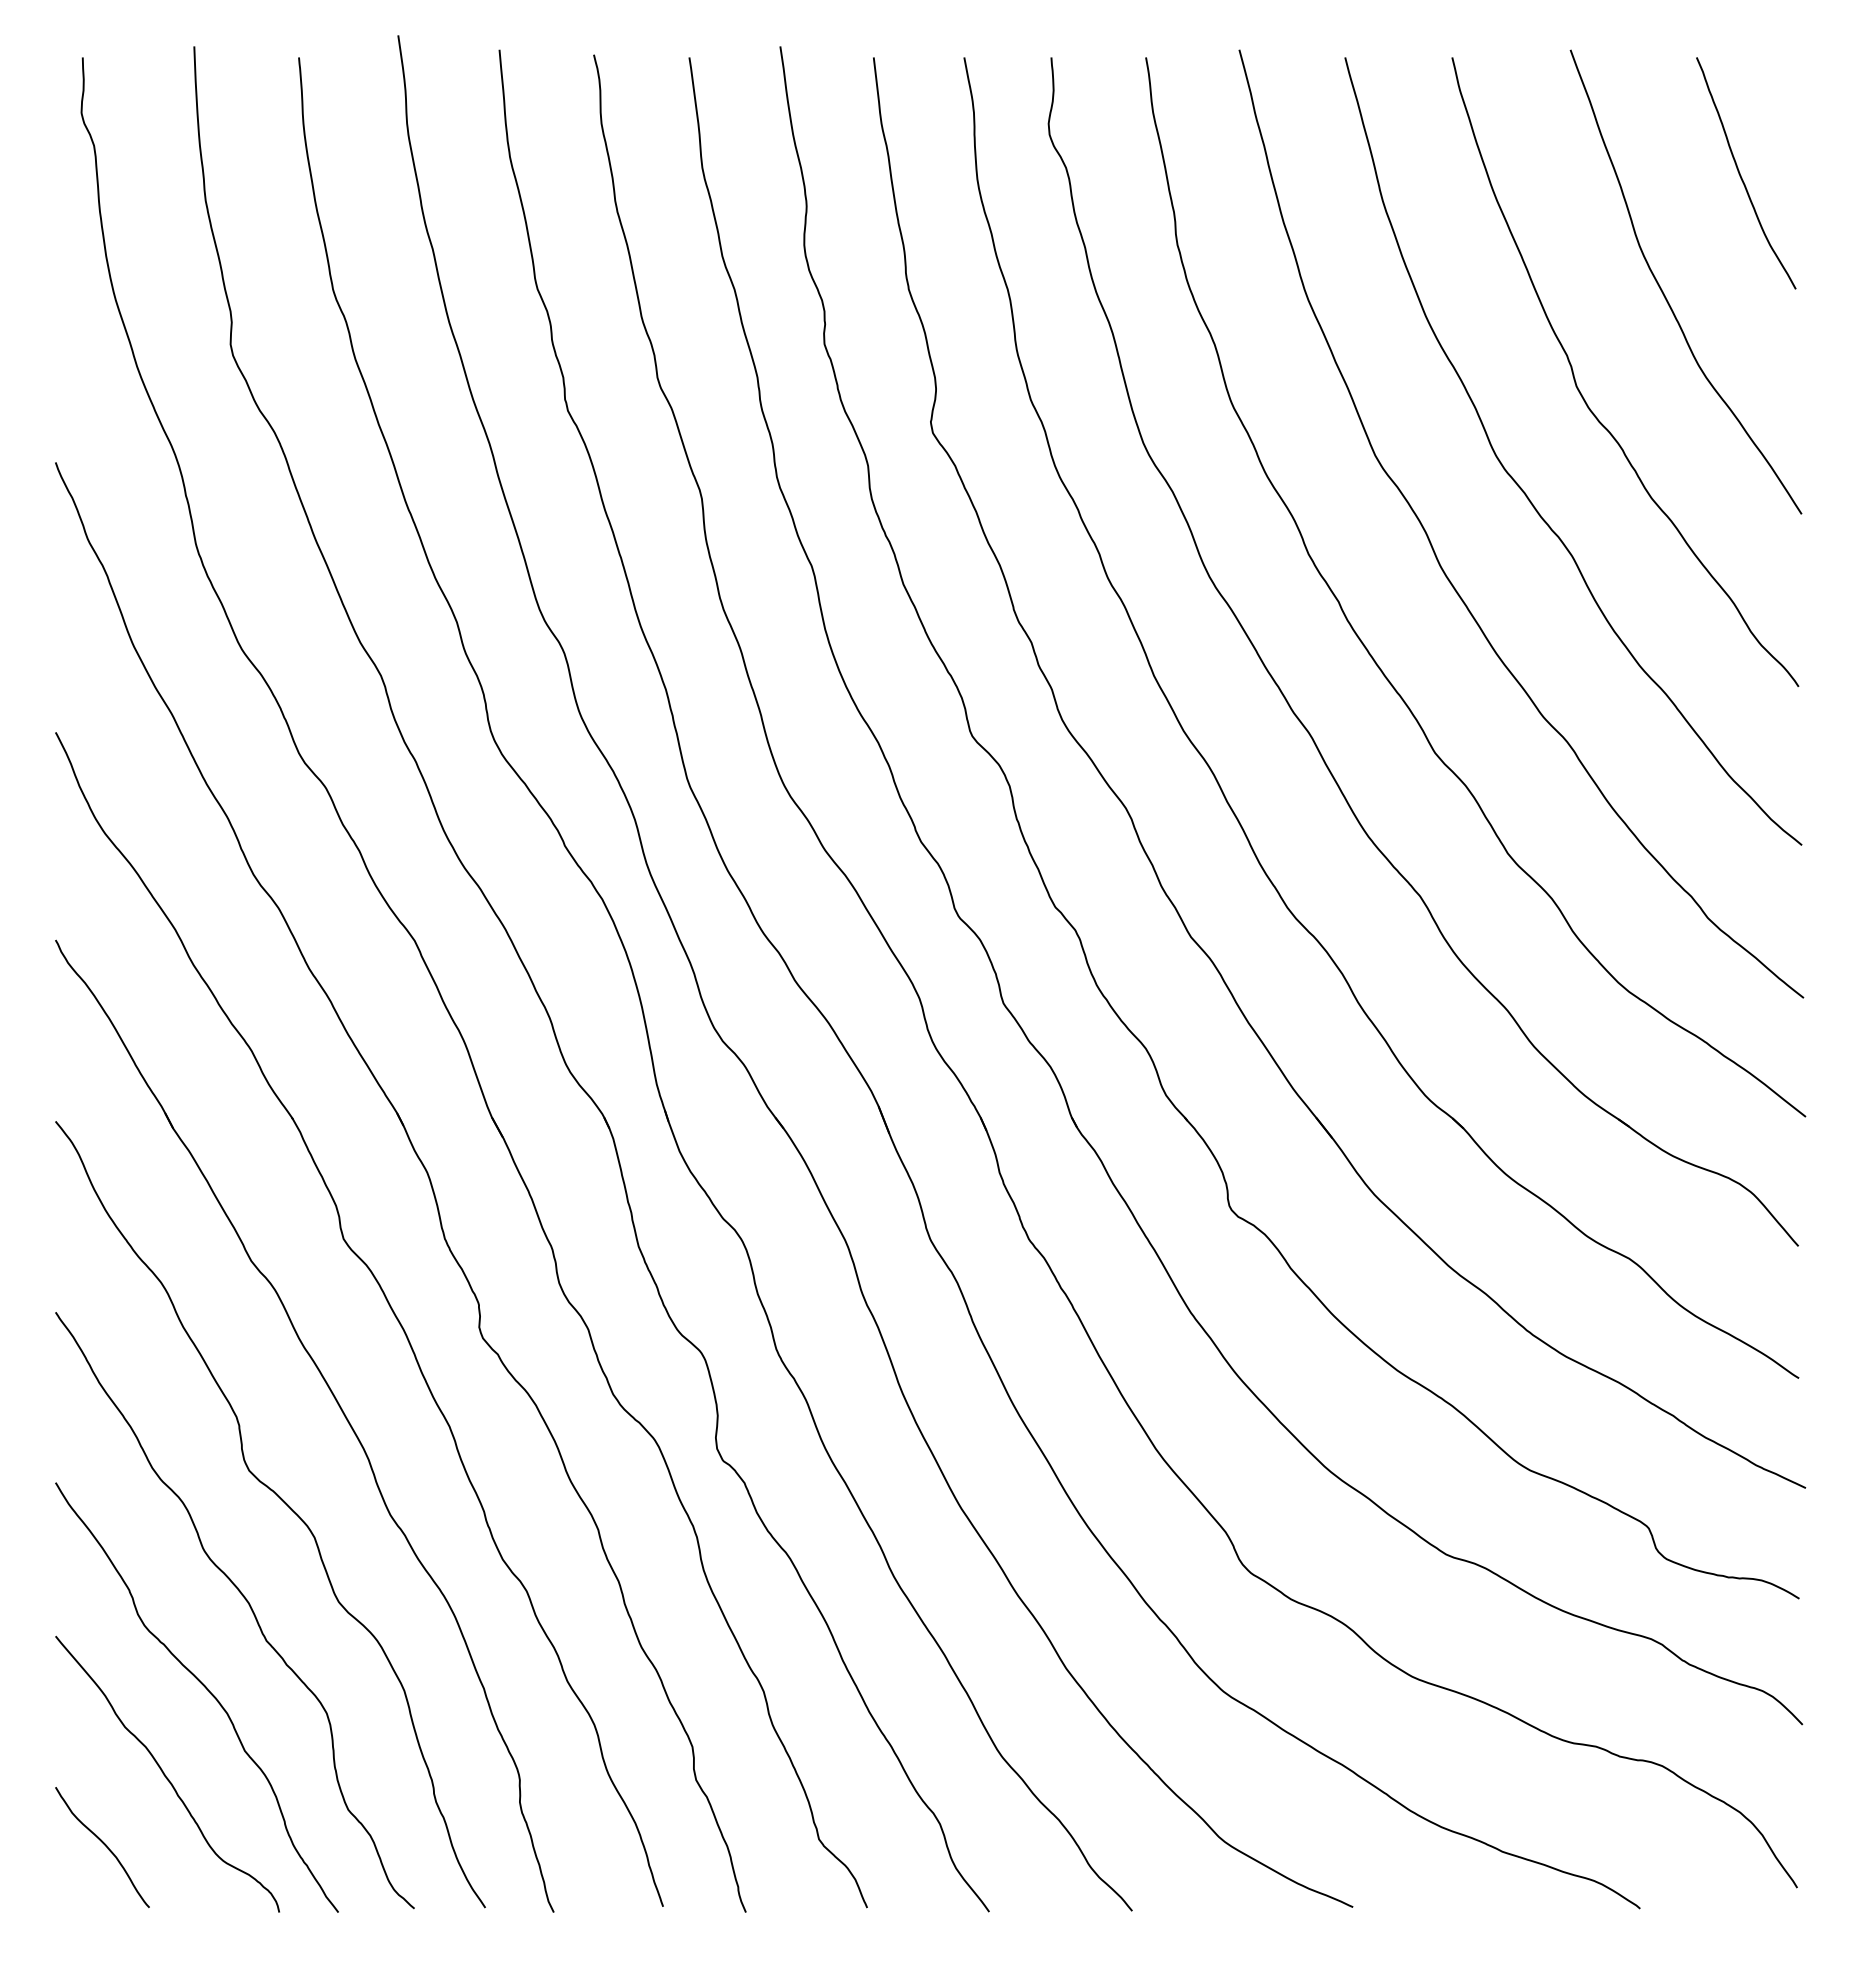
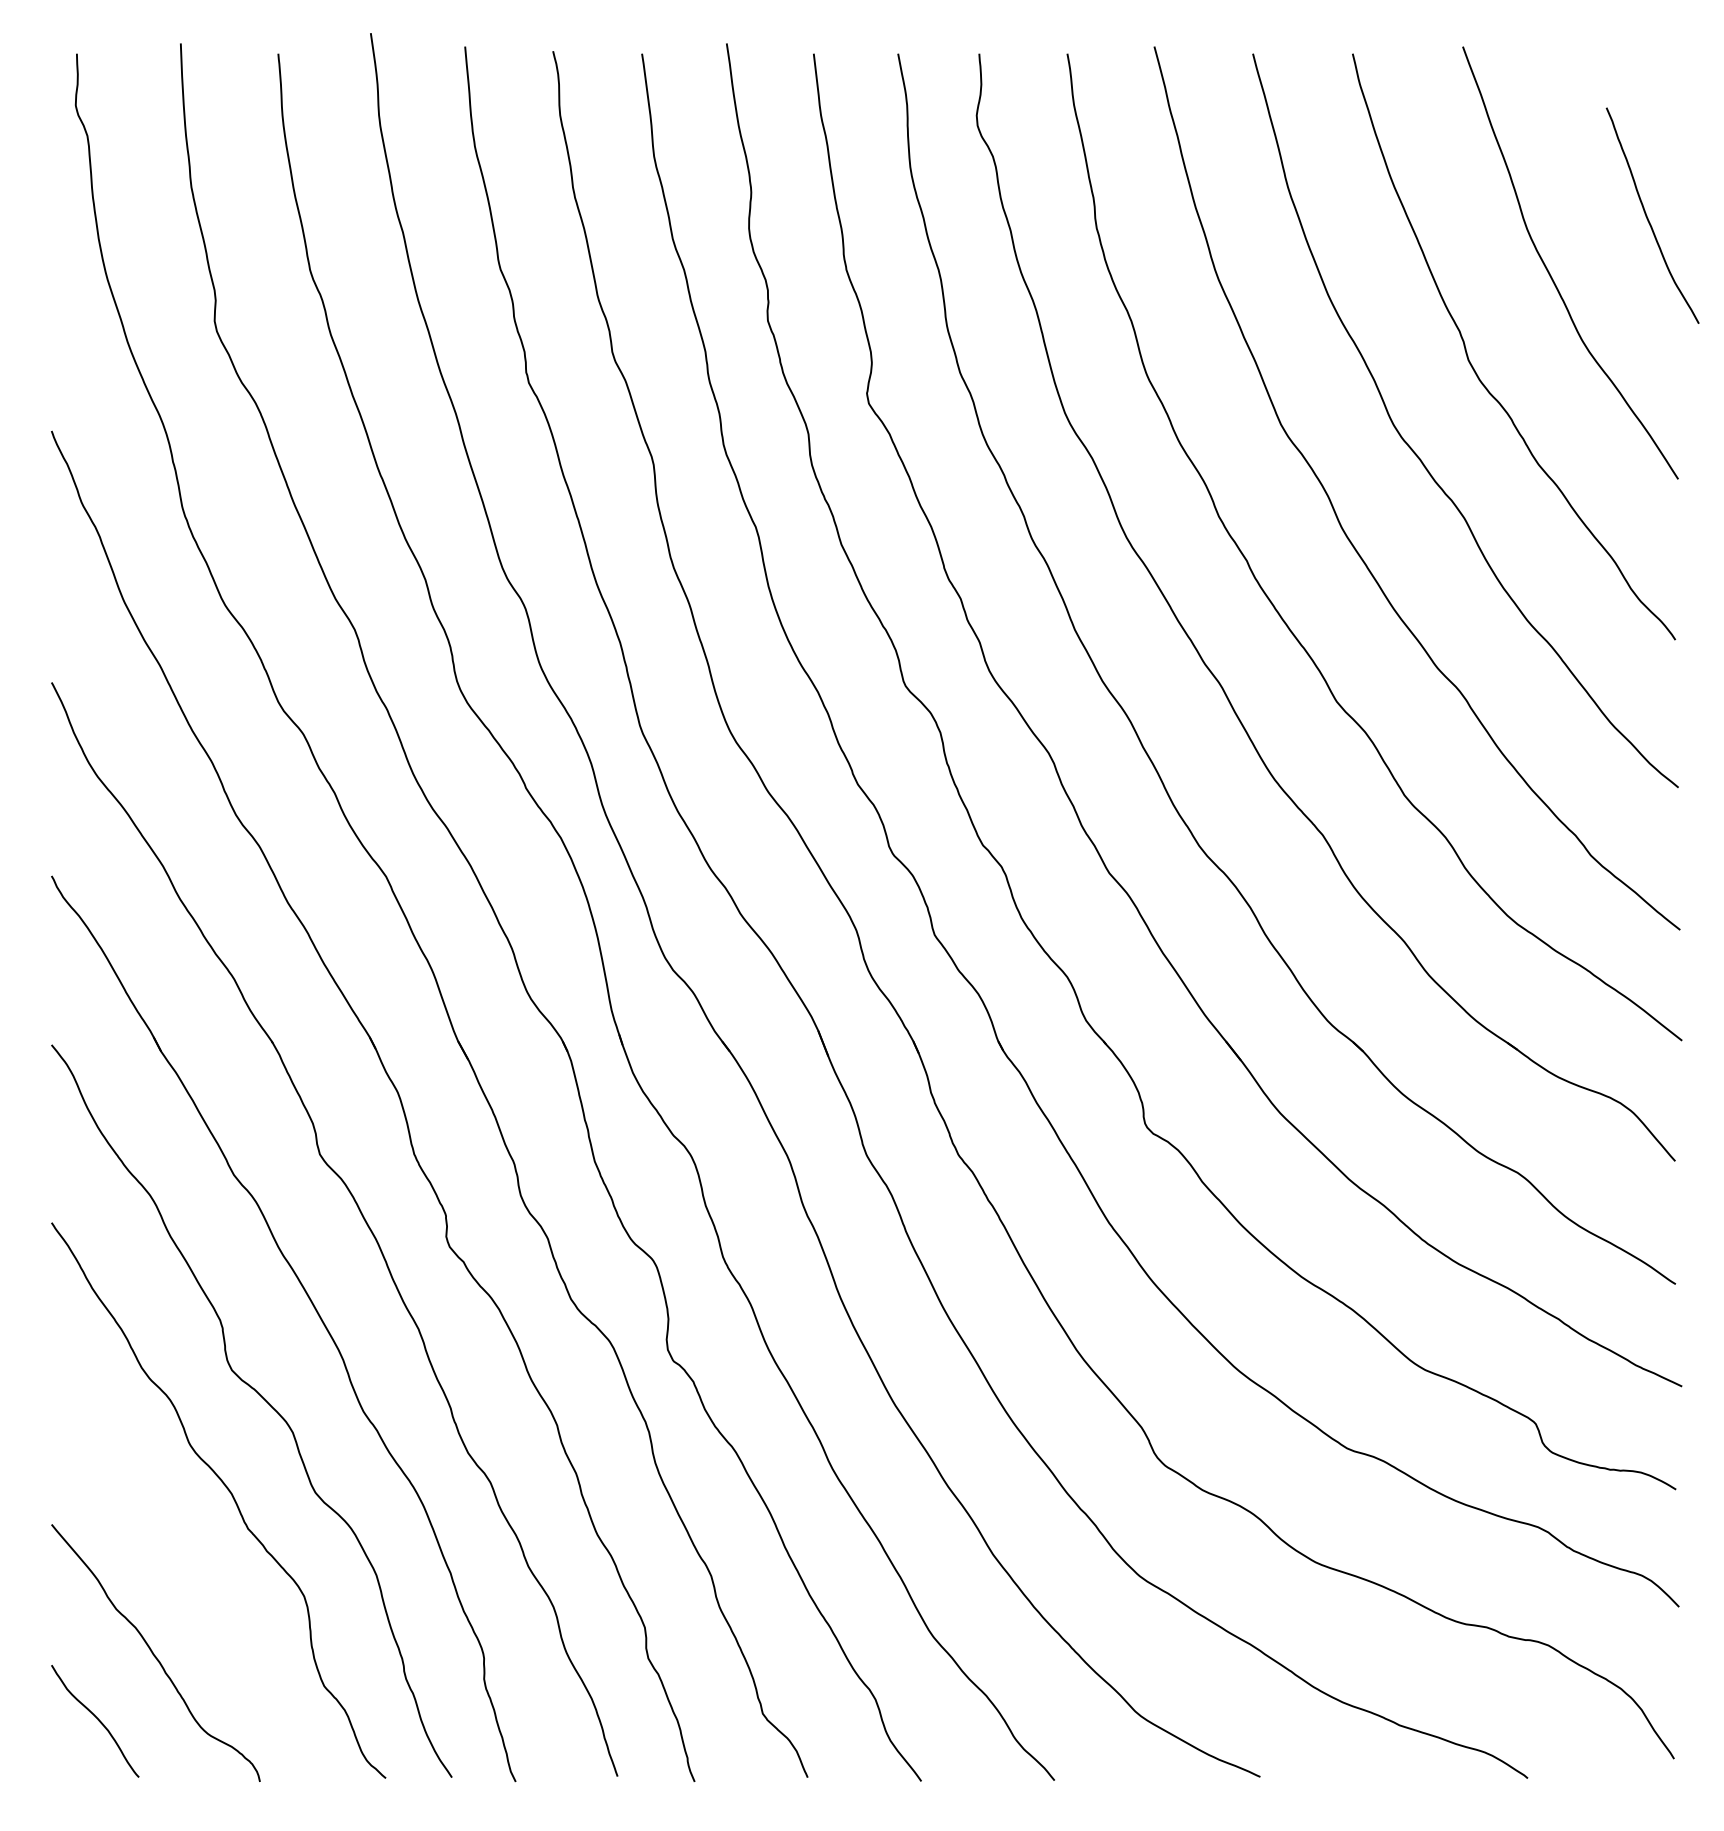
curve: (1741, 175) -> (1648, 217), moved
curve: (205, 1688) -> (191, 1573), removed

